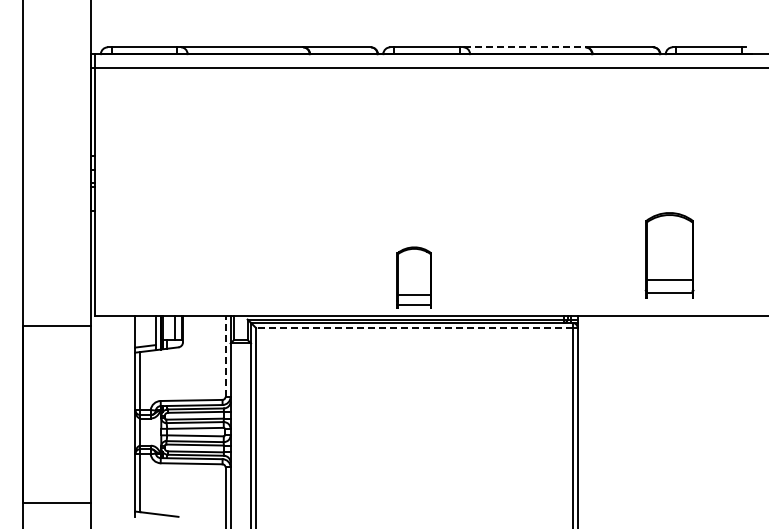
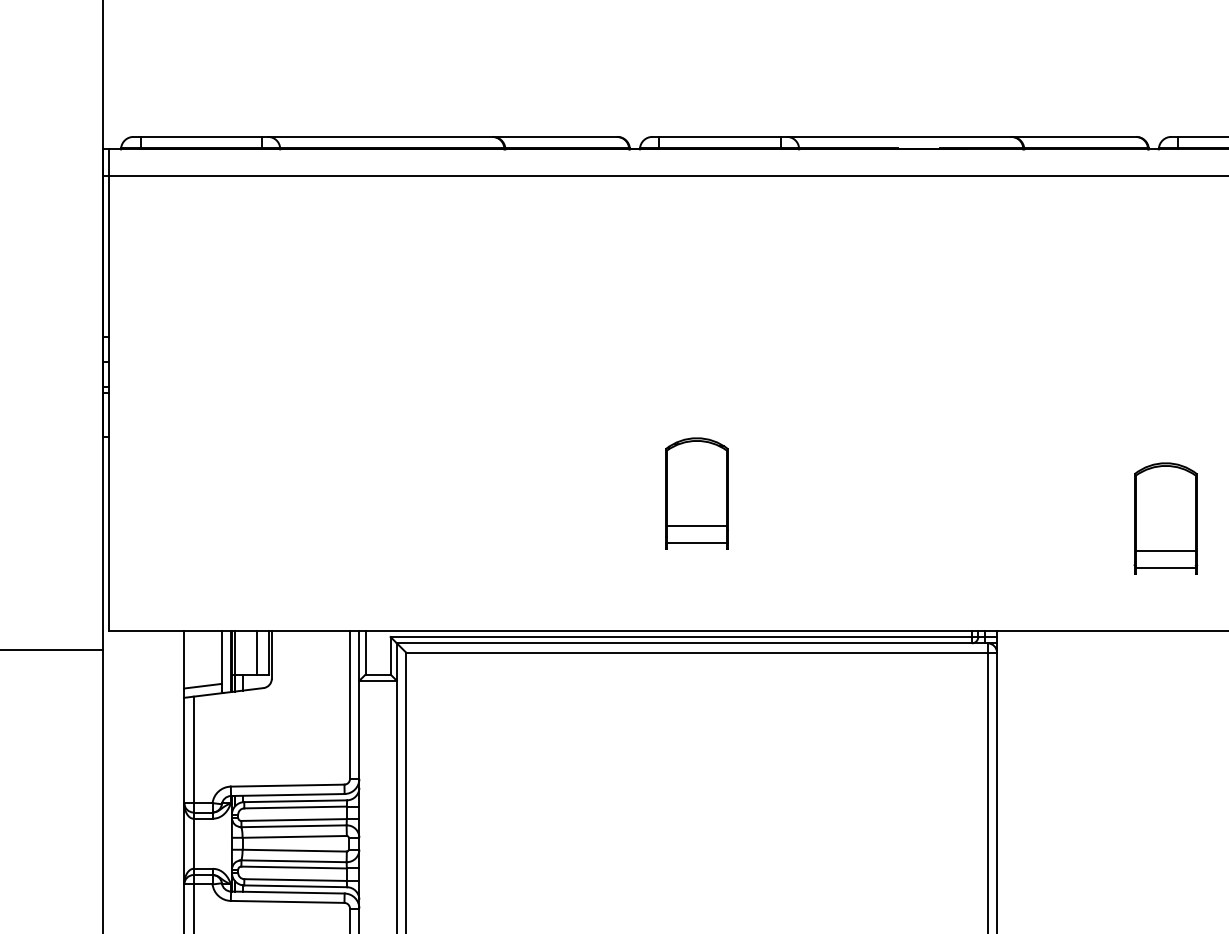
line: (525, 47) -> (901, 137), dashed -> solid
part: (669, 254) -> (1165, 517), size x0.71
part: (413, 277) -> (695, 493), moved
line: (413, 328) -> (695, 653), dashed -> solid
line: (225, 356) -> (349, 704), dashed -> solid

